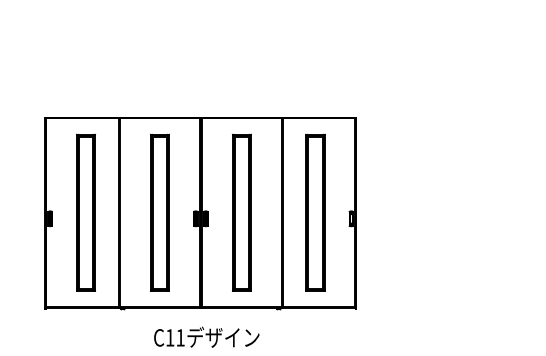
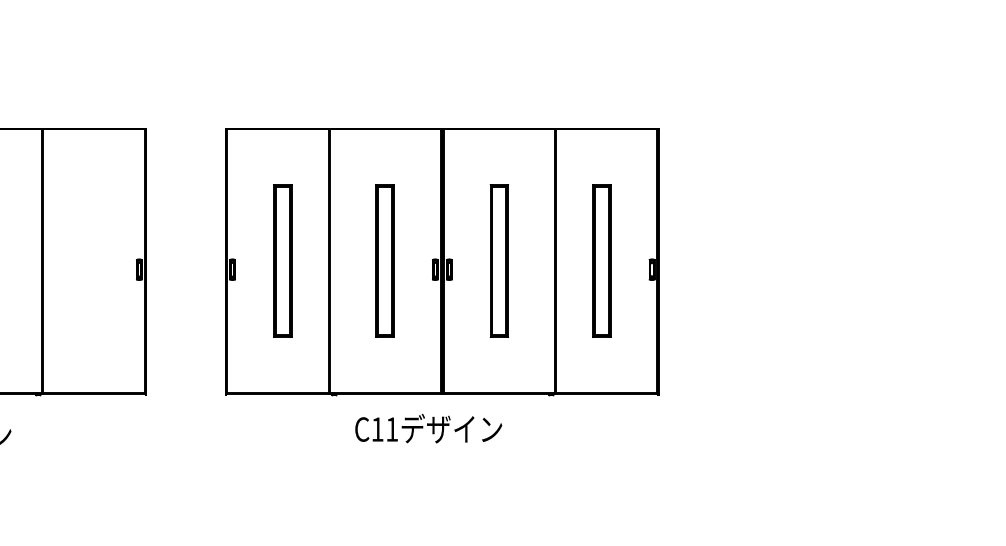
part: (86, 212) -> (282, 260), size x0.7
part: (159, 212) -> (384, 260), size x0.7
part: (241, 212) -> (499, 260), size x0.7
part: (315, 212) -> (601, 260), size x0.7
text: (206, 337) -> (428, 428), moved

